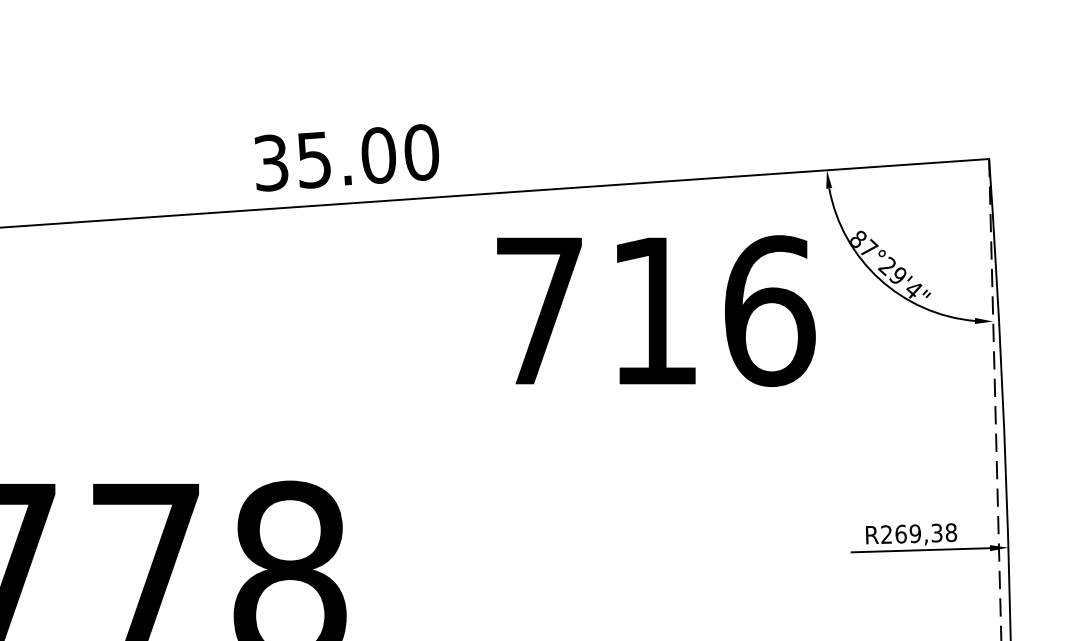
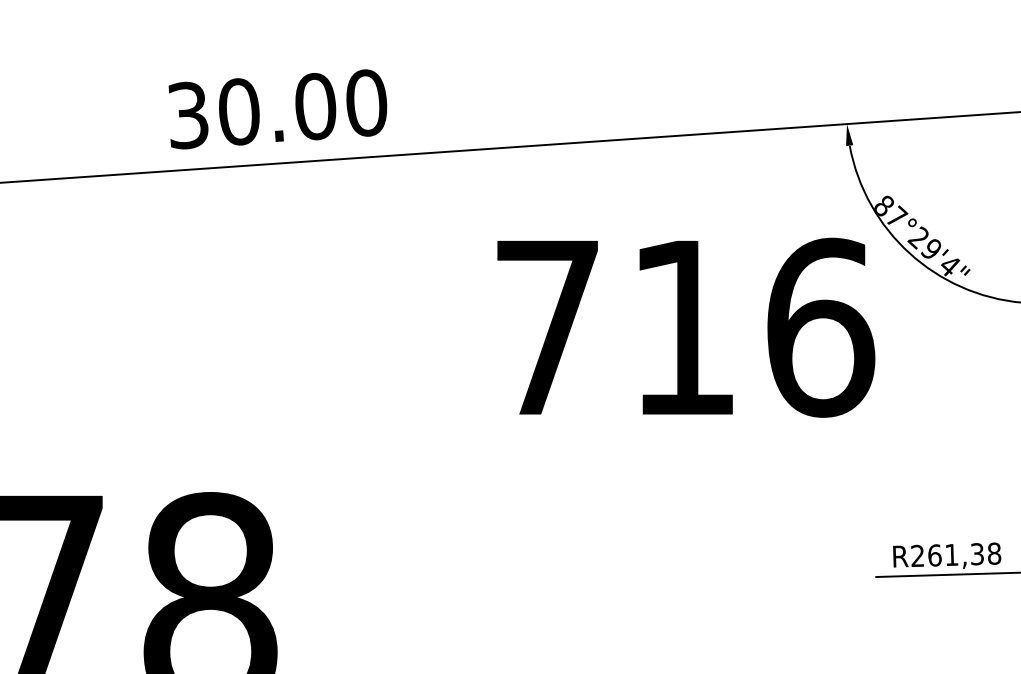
text: (314, 159) -> (239, 111), 35.00 -> 30.00
text: (656, 310) -> (686, 327), moved
text: (914, 533) -> (950, 554), R269,38 -> R261,38

